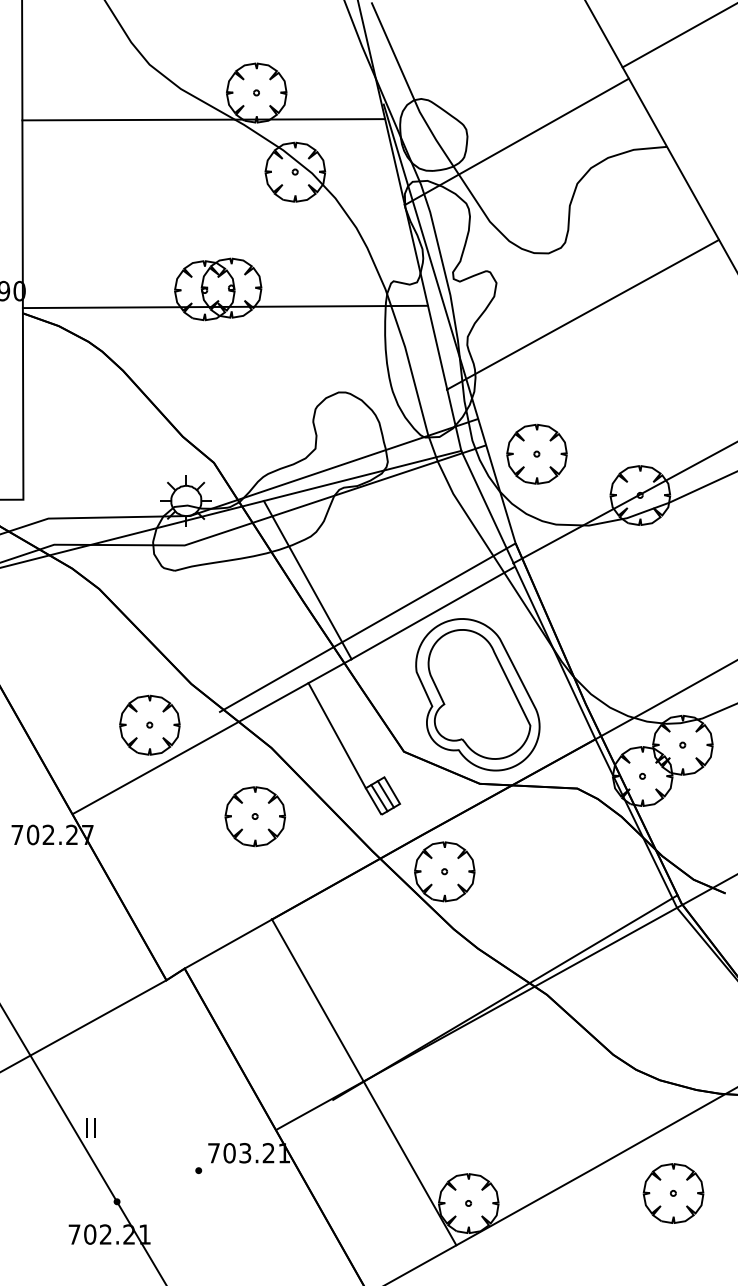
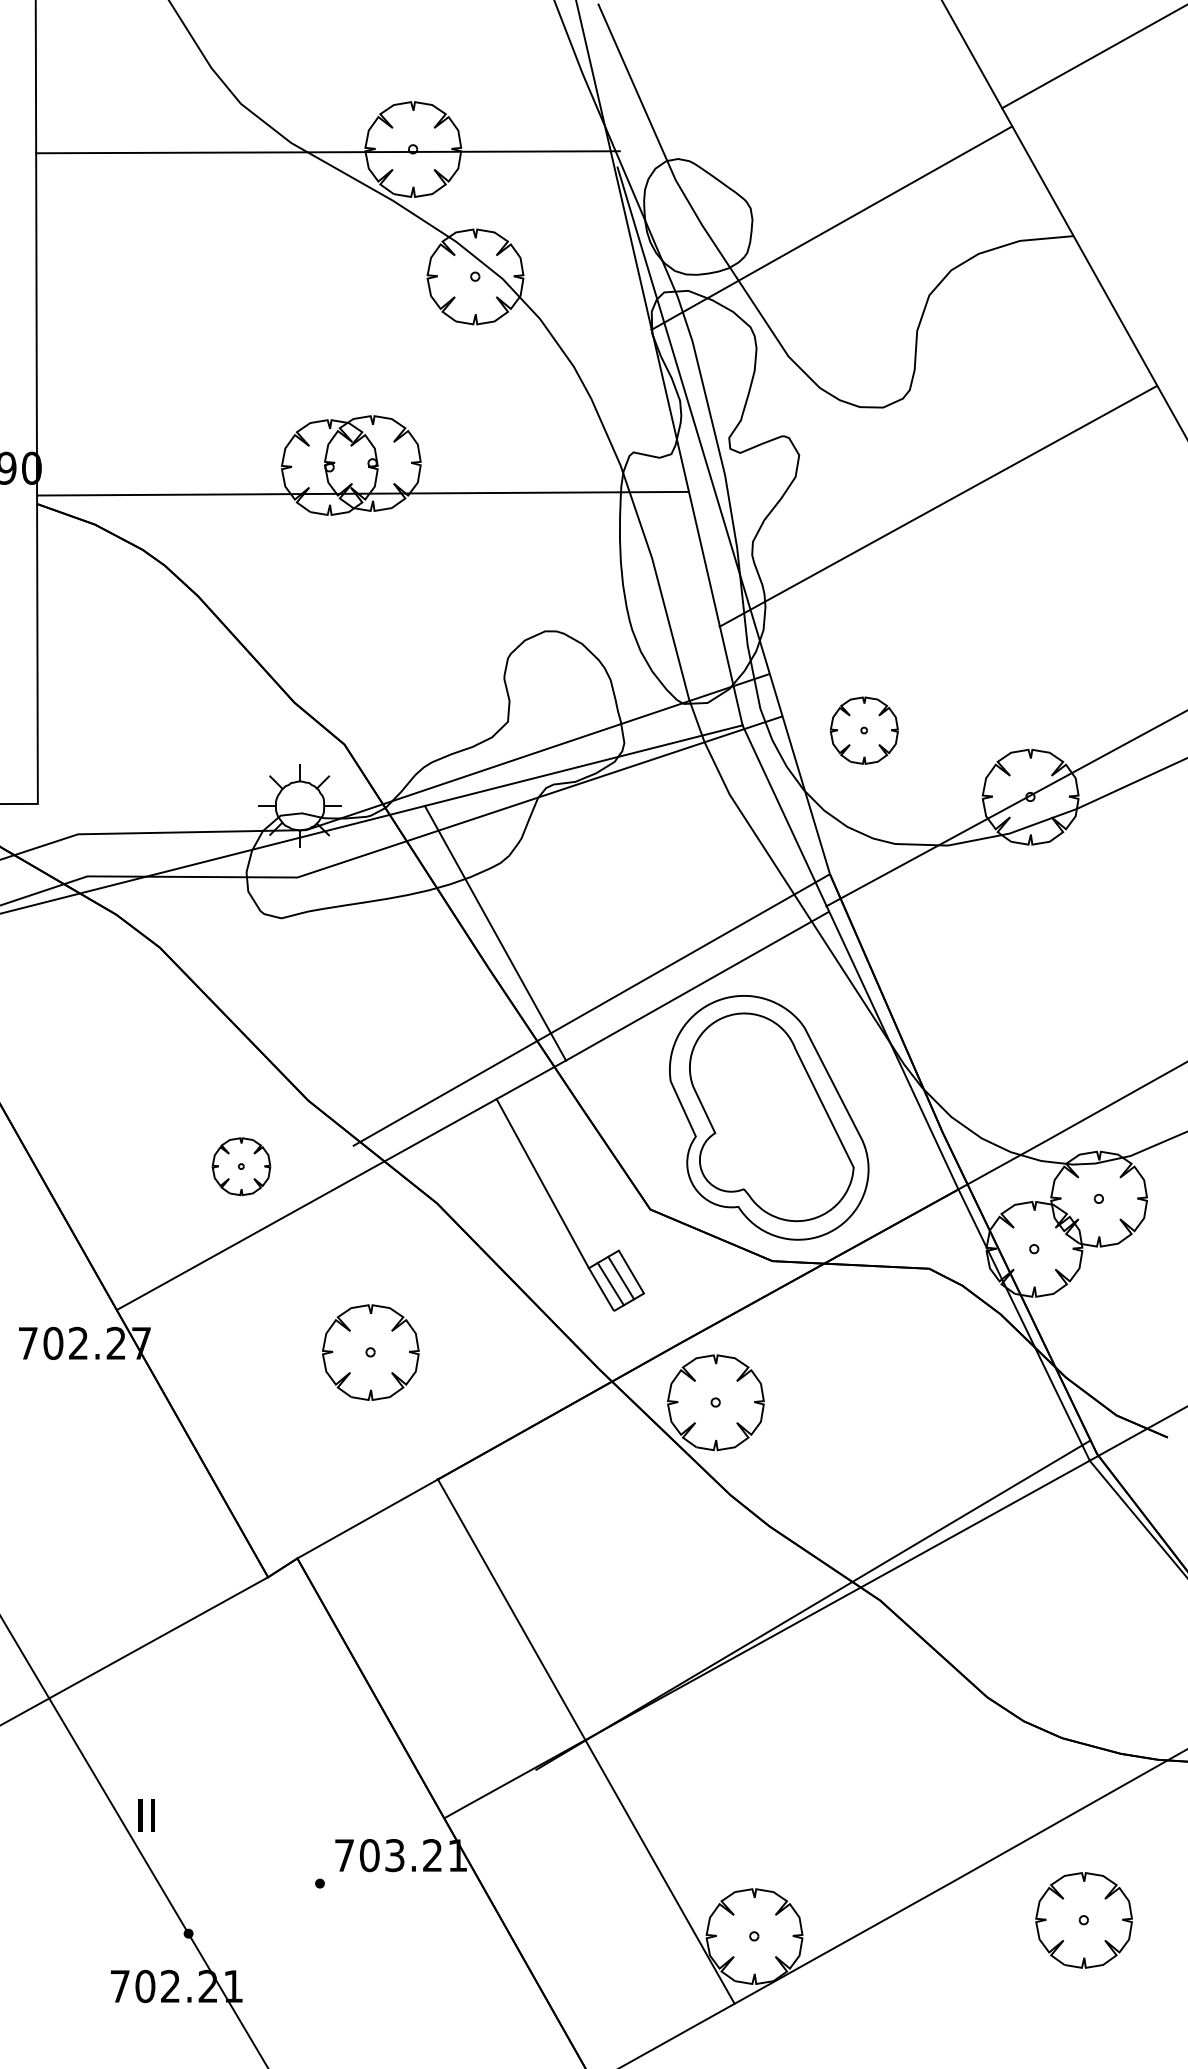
line: (203, 119) -> (327, 151), moved
part: (536, 453) -> (863, 729), size x0.7
part: (149, 724) -> (240, 1165), size x0.6
part: (254, 816) -> (369, 1352), moved

